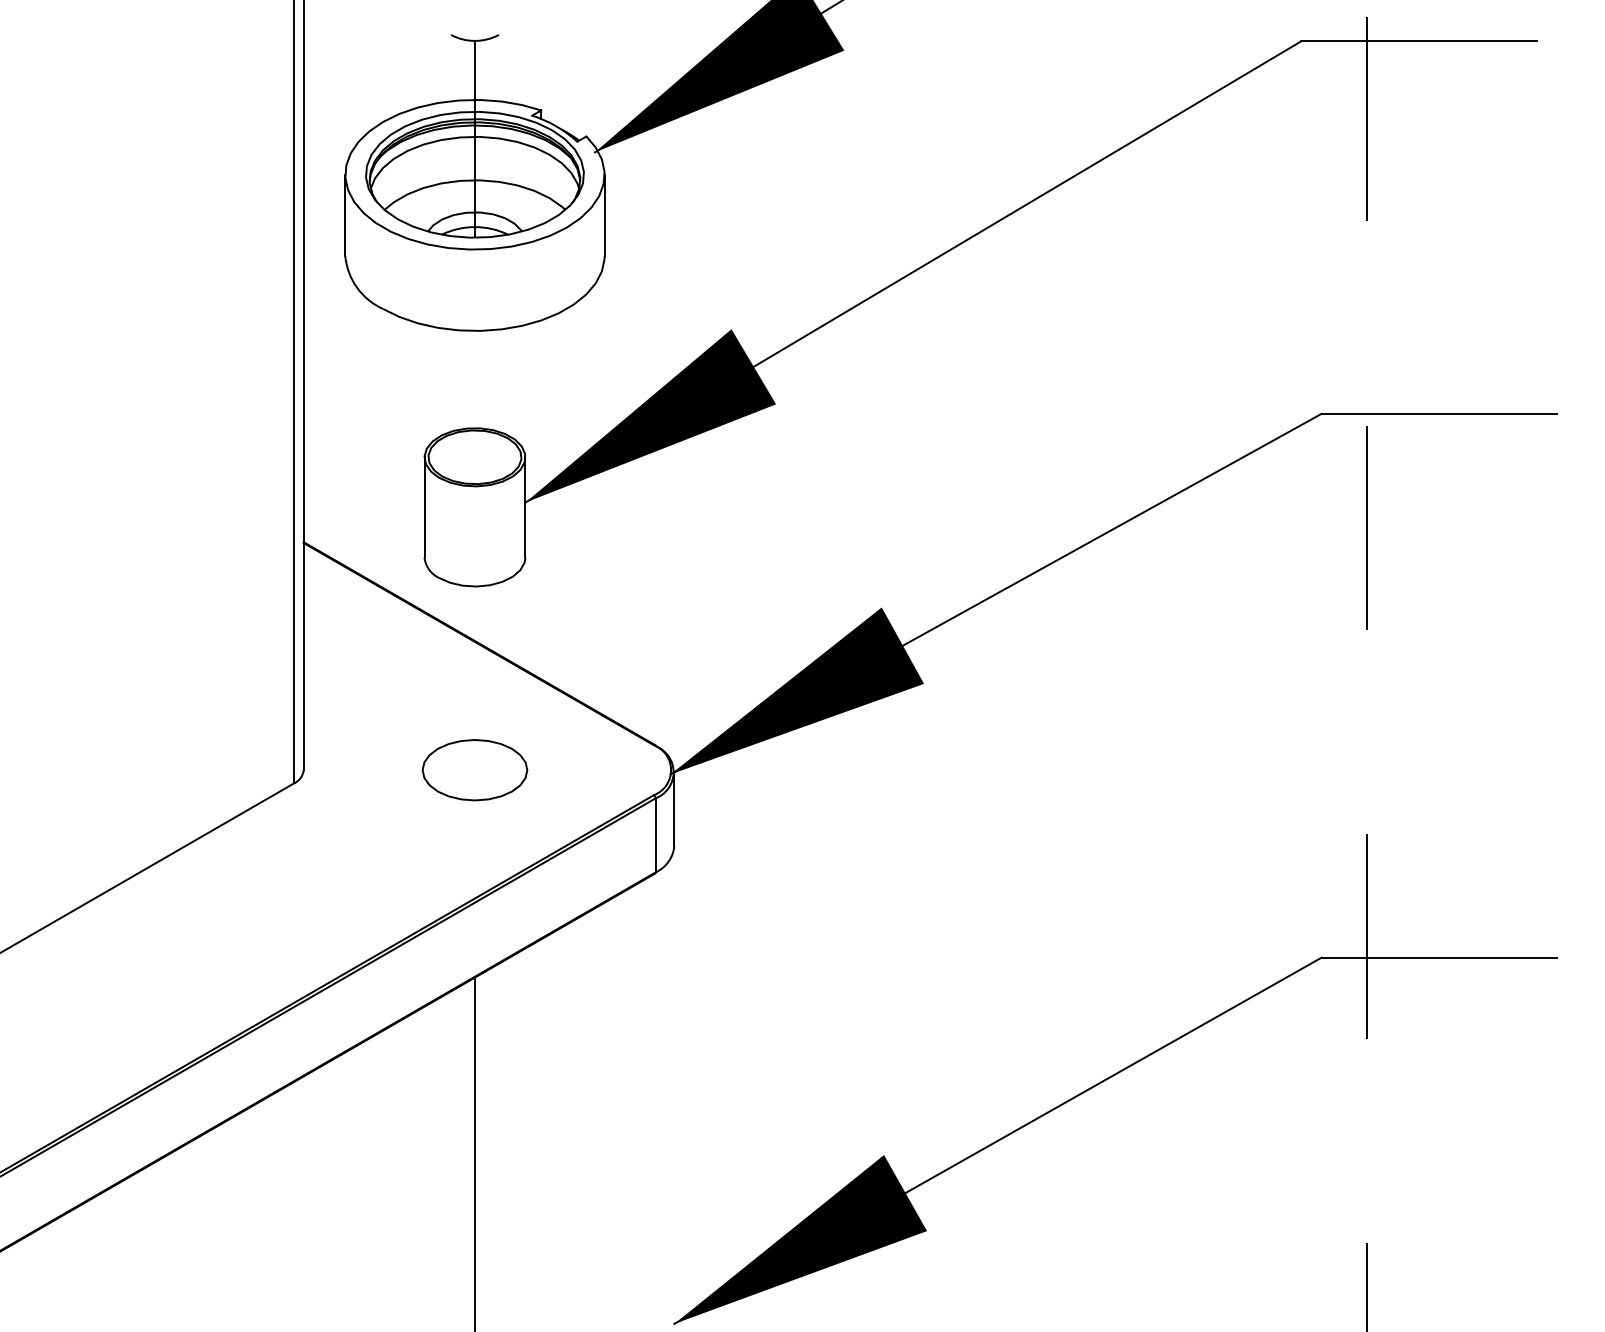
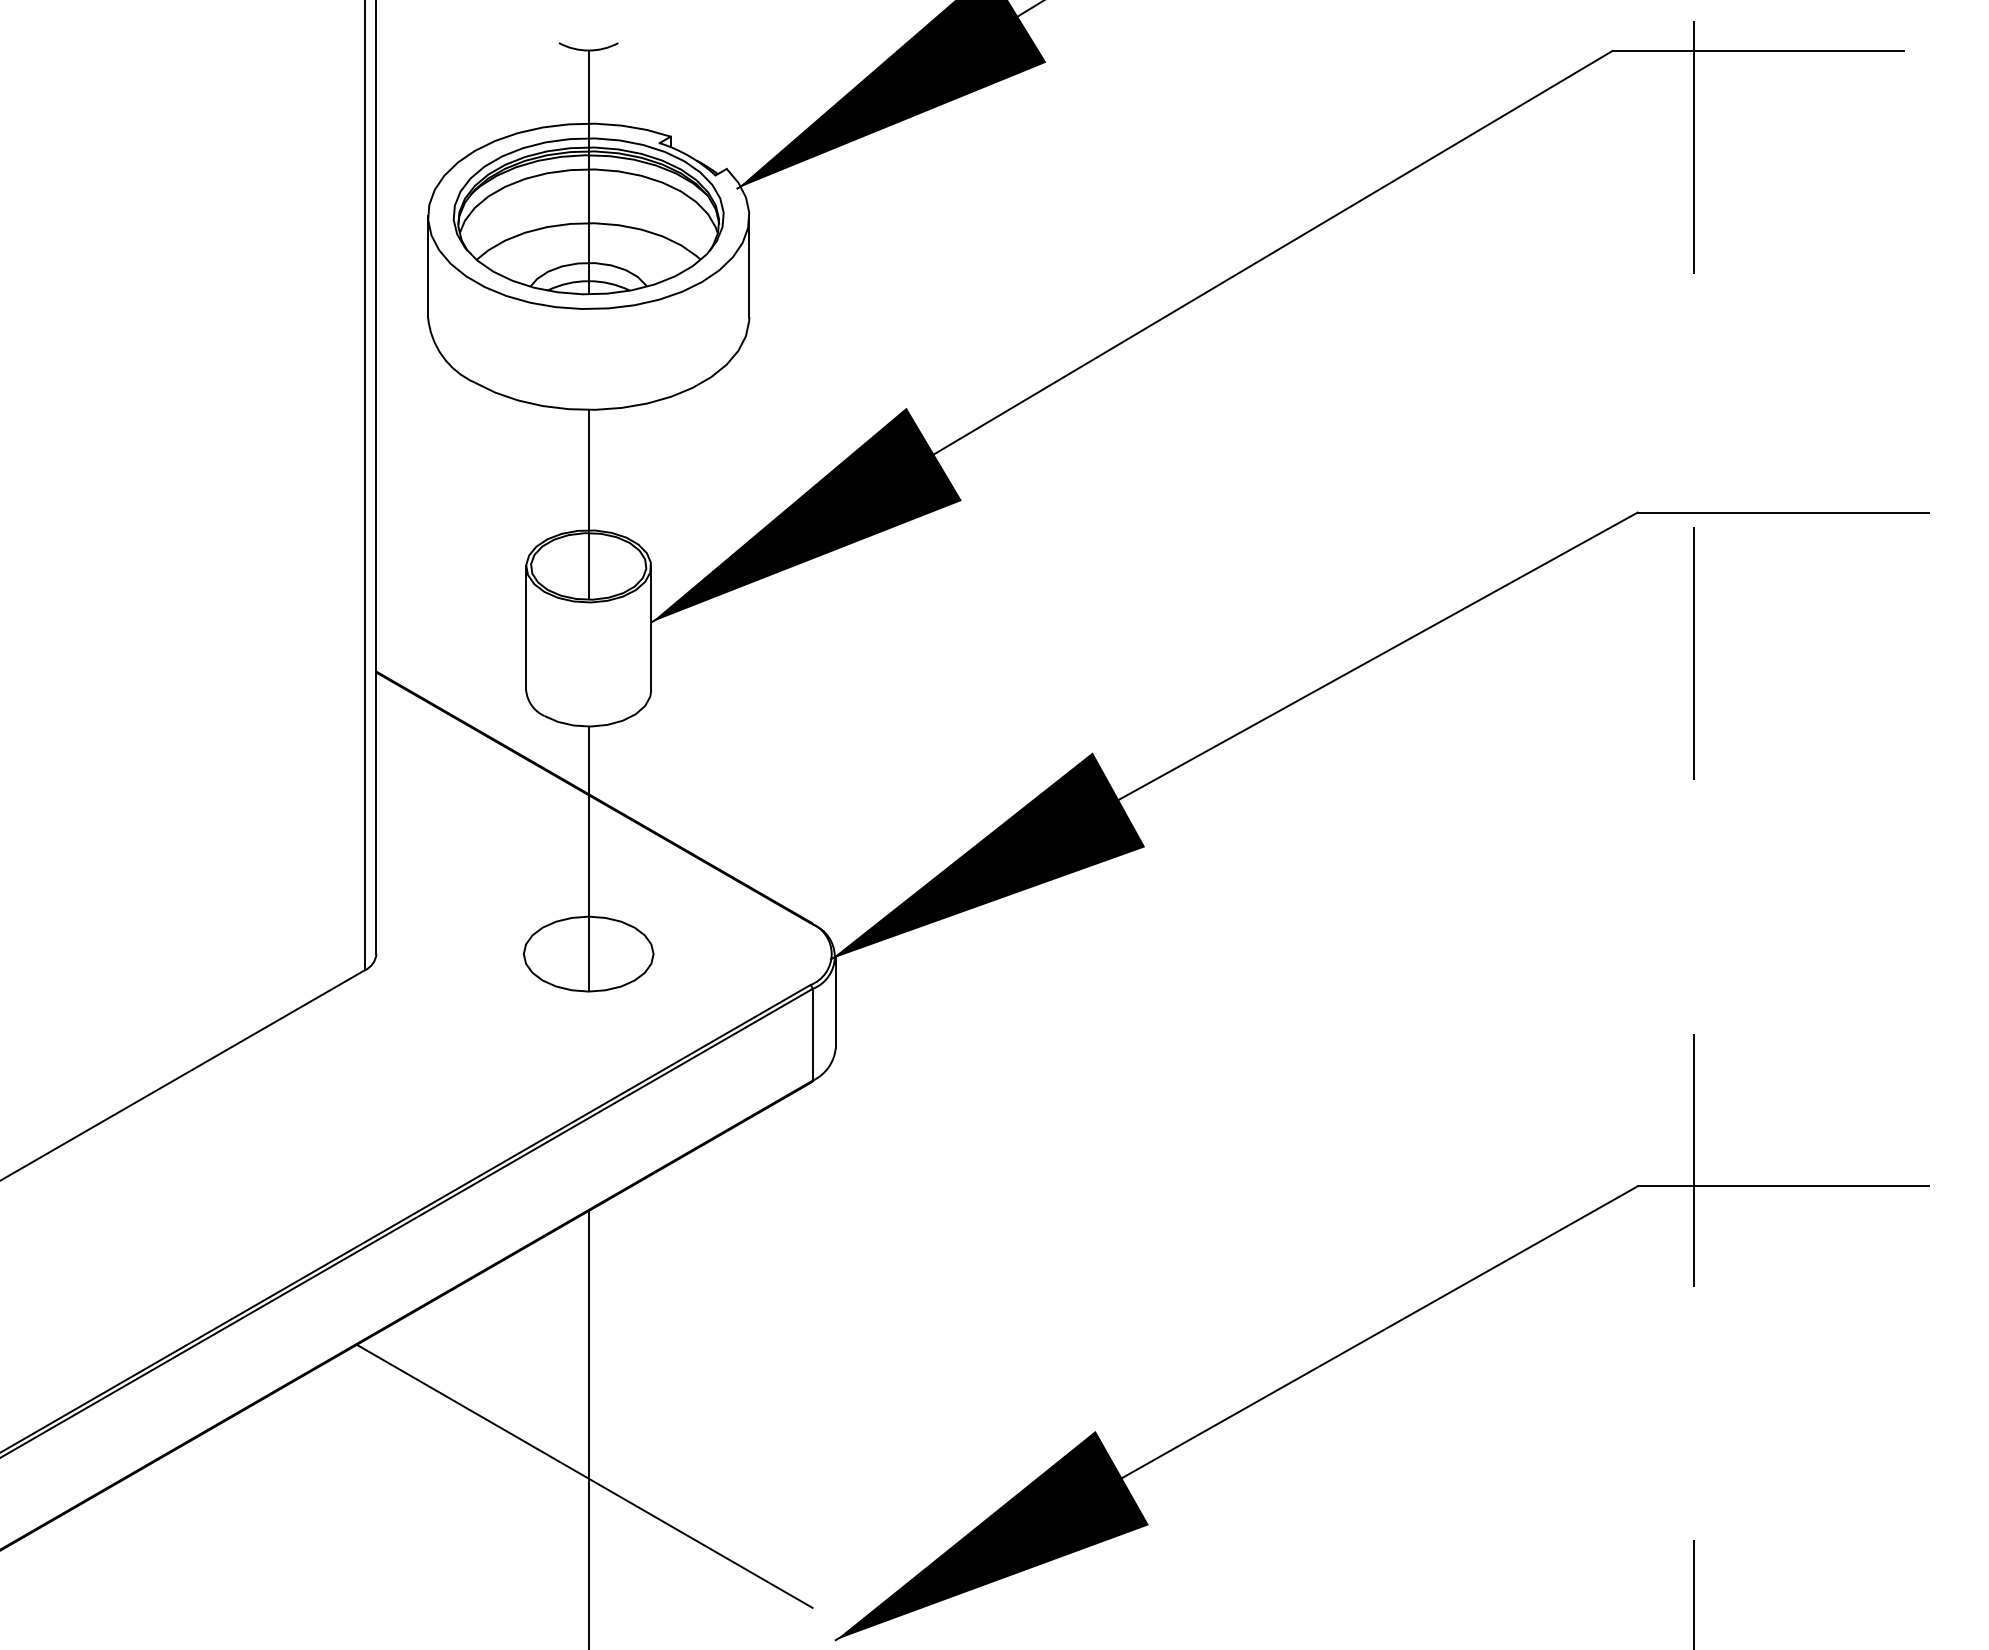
line: (474, 407) -> (588, 504), added
line: (474, 693) -> (588, 859), added
line: (471, 1191) -> (584, 1476), added

